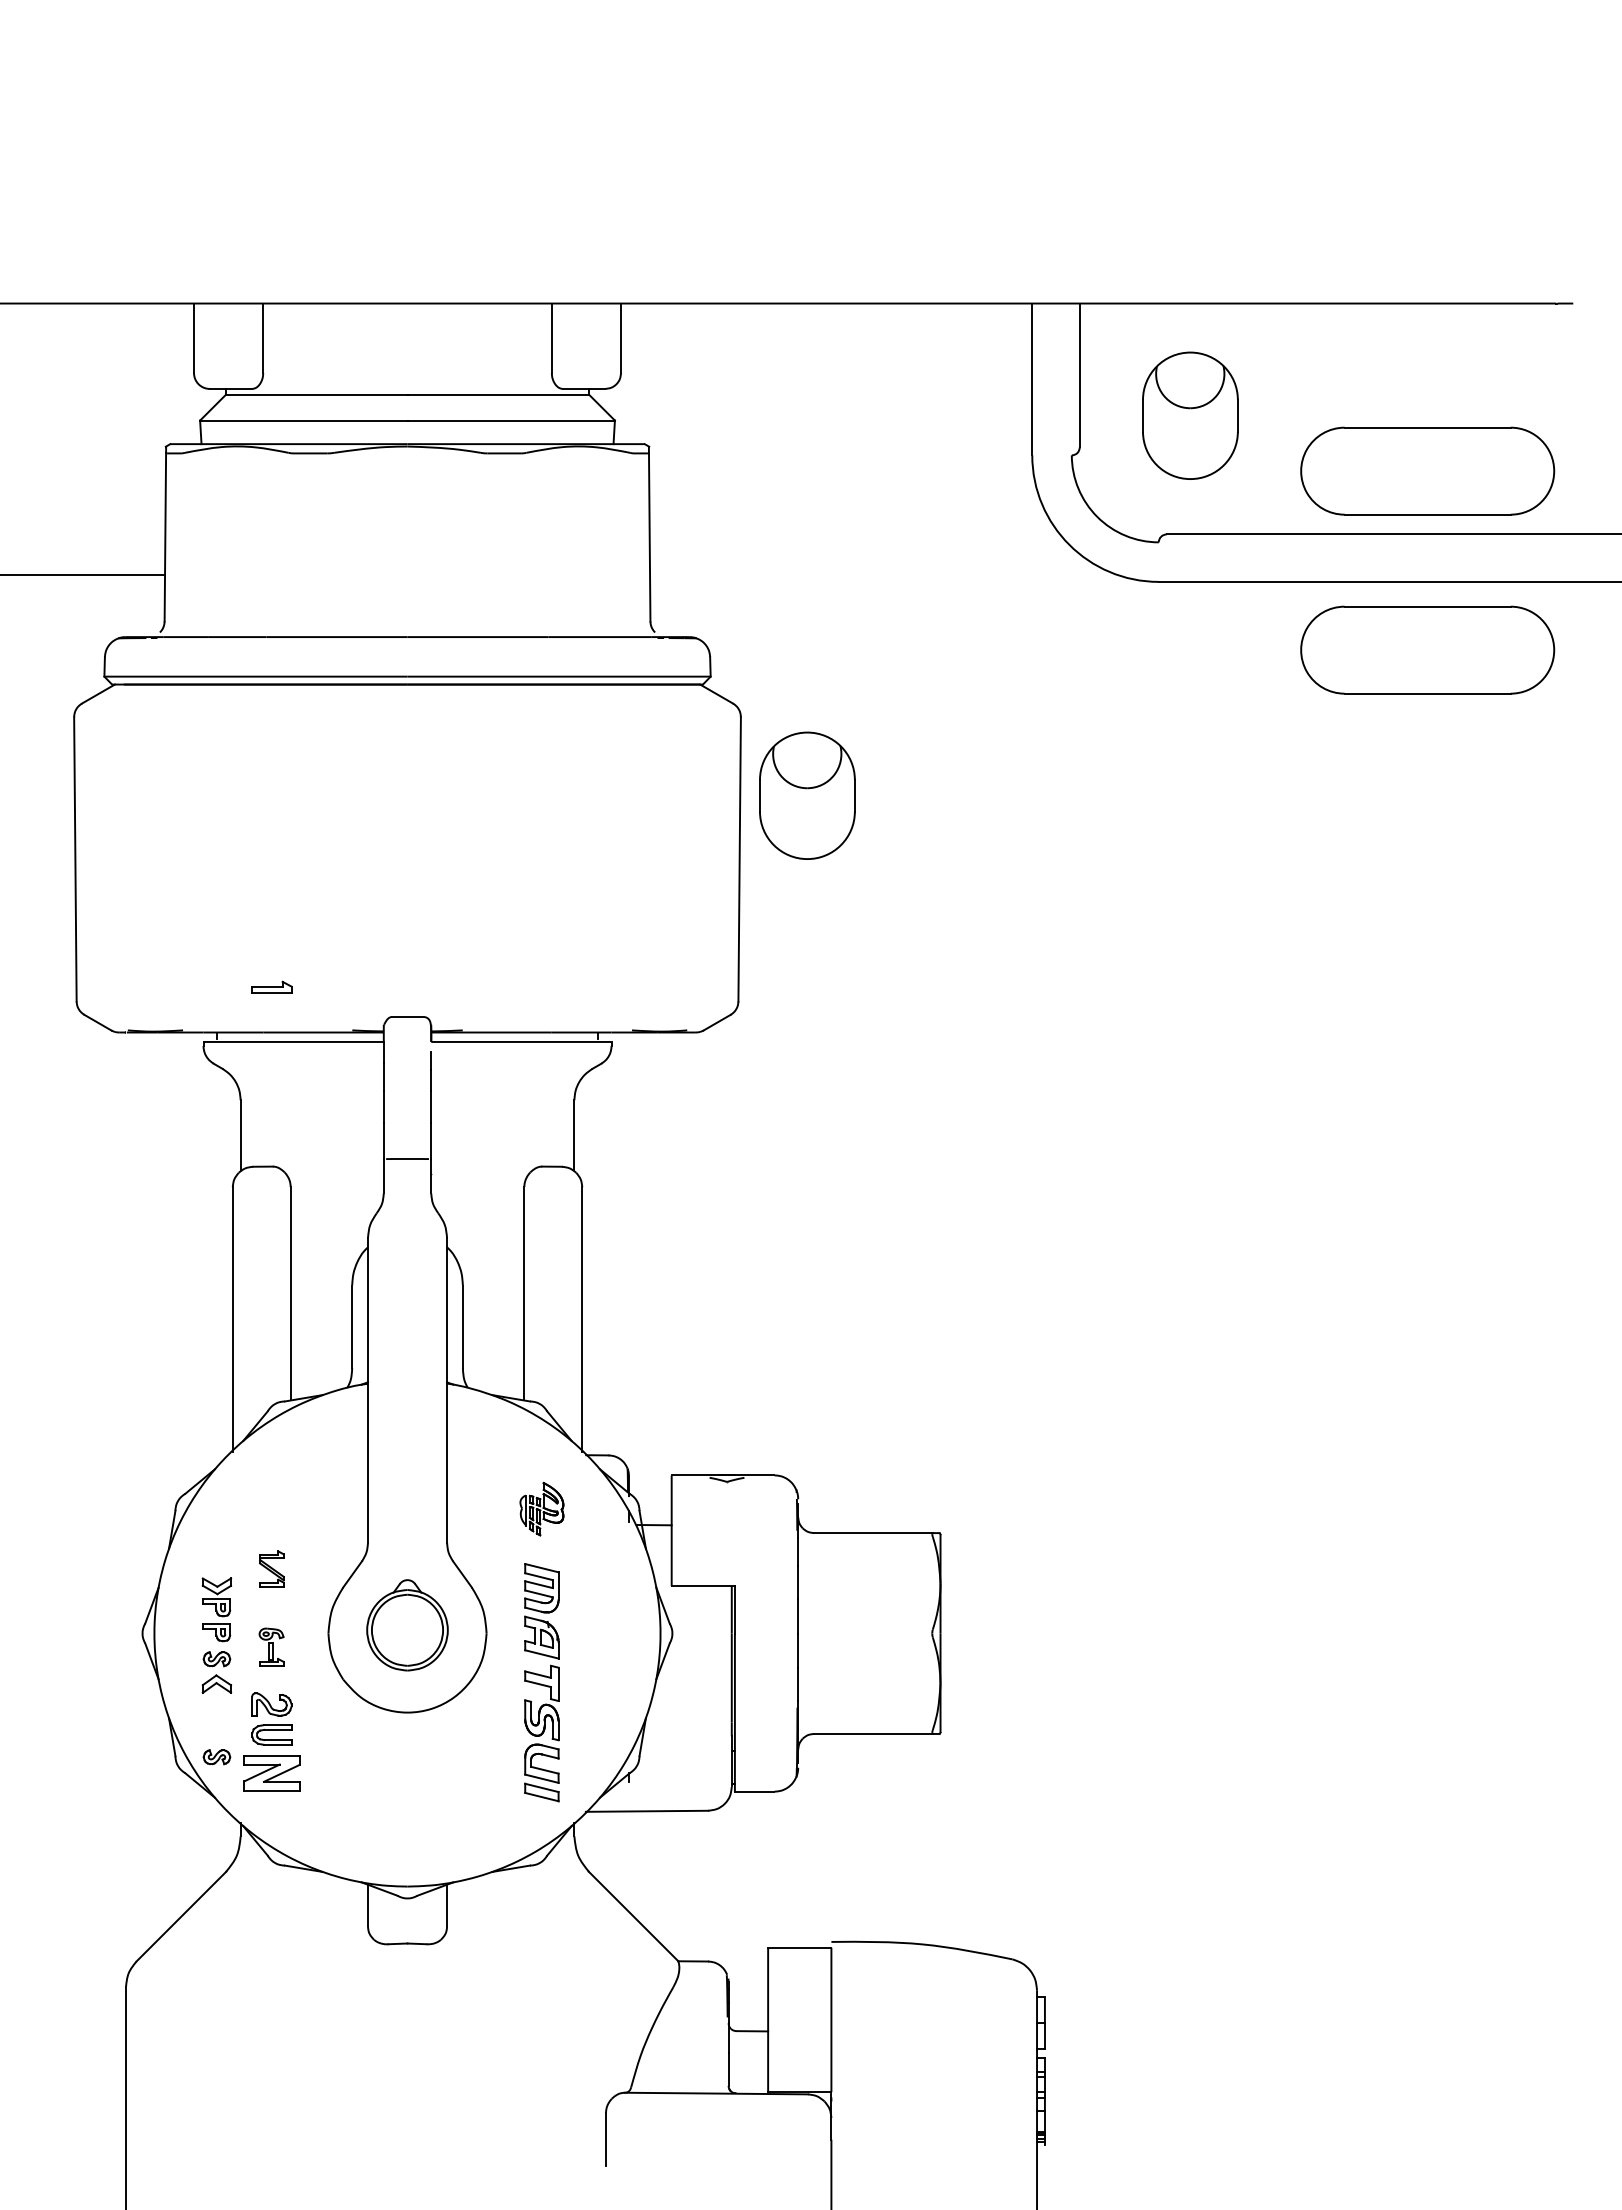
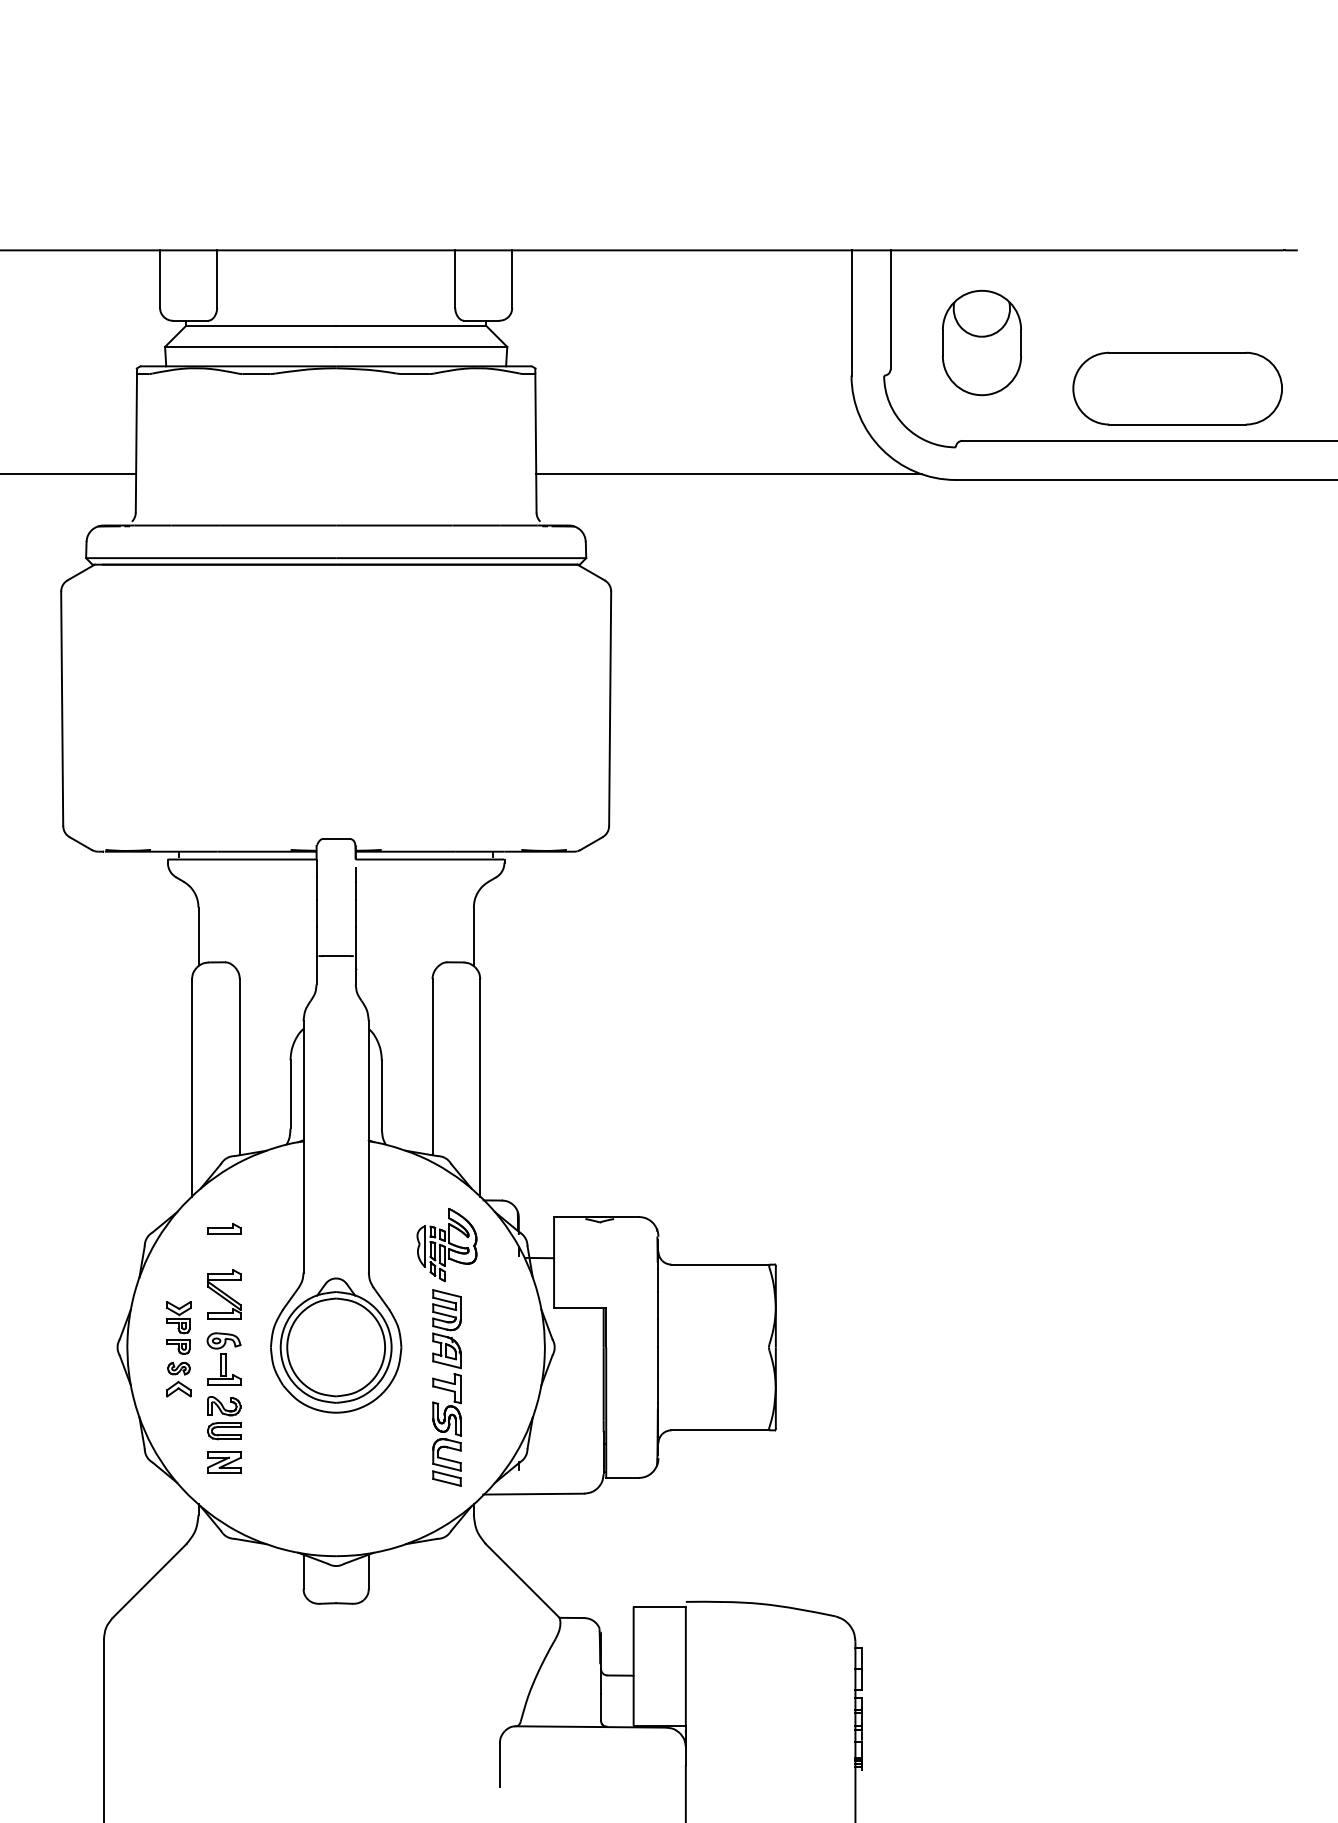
line: (883, 574) -> (728, 473), added
part: (1427, 649) -> (1177, 535), removed
part: (807, 795) -> (666, 656), removed
part: (271, 986) -> (223, 1227), moved
part: (541, 1508) -> (446, 1244), size x1.67
part: (271, 1568) -> (223, 1293), size x1.67
part: (407, 1625) -> (336, 1340), size x1.67
part: (271, 1646) -> (223, 1358), size x1.67
part: (216, 1757) -> (178, 1449), removed
part: (271, 1773) -> (223, 1462), size x0.71

